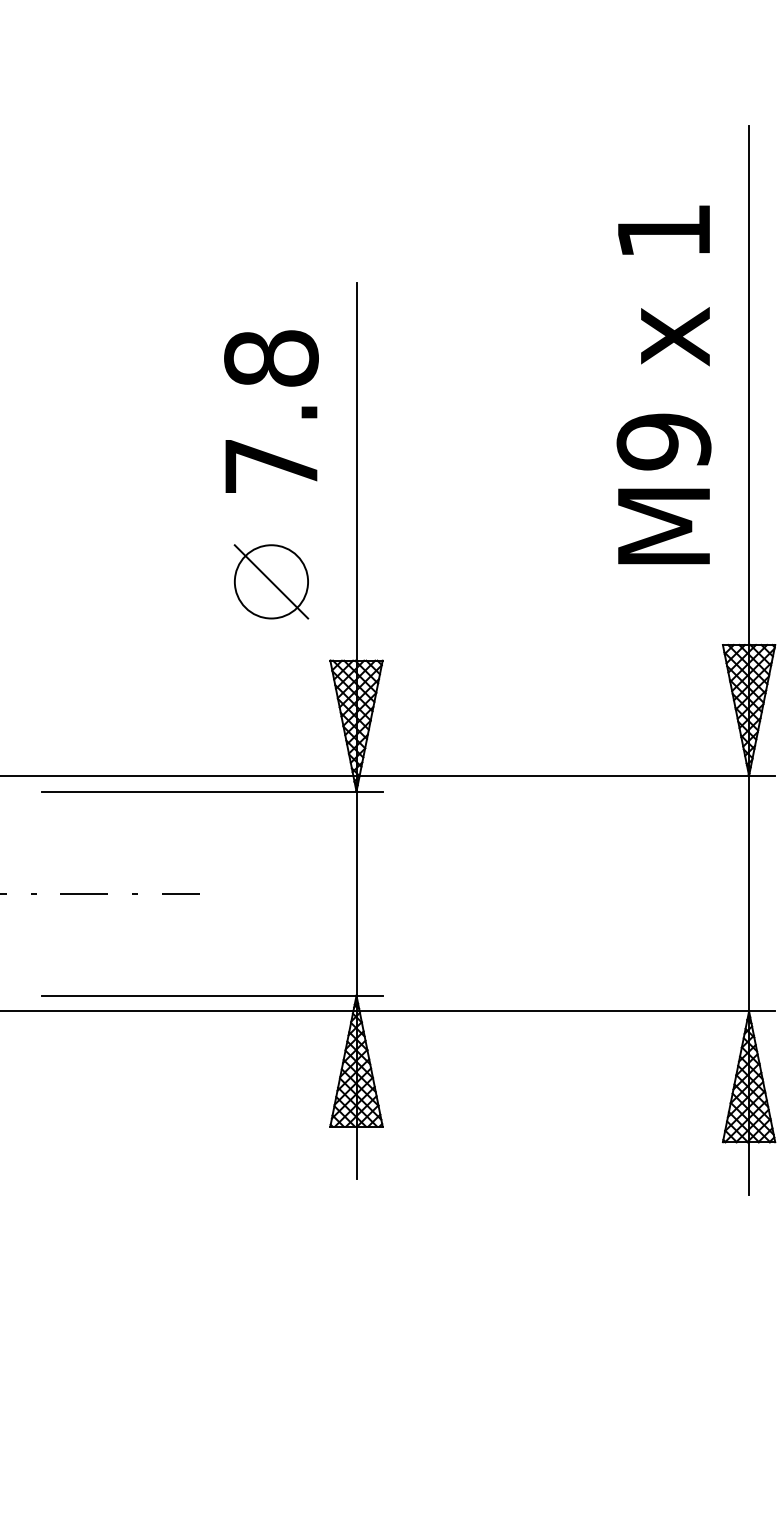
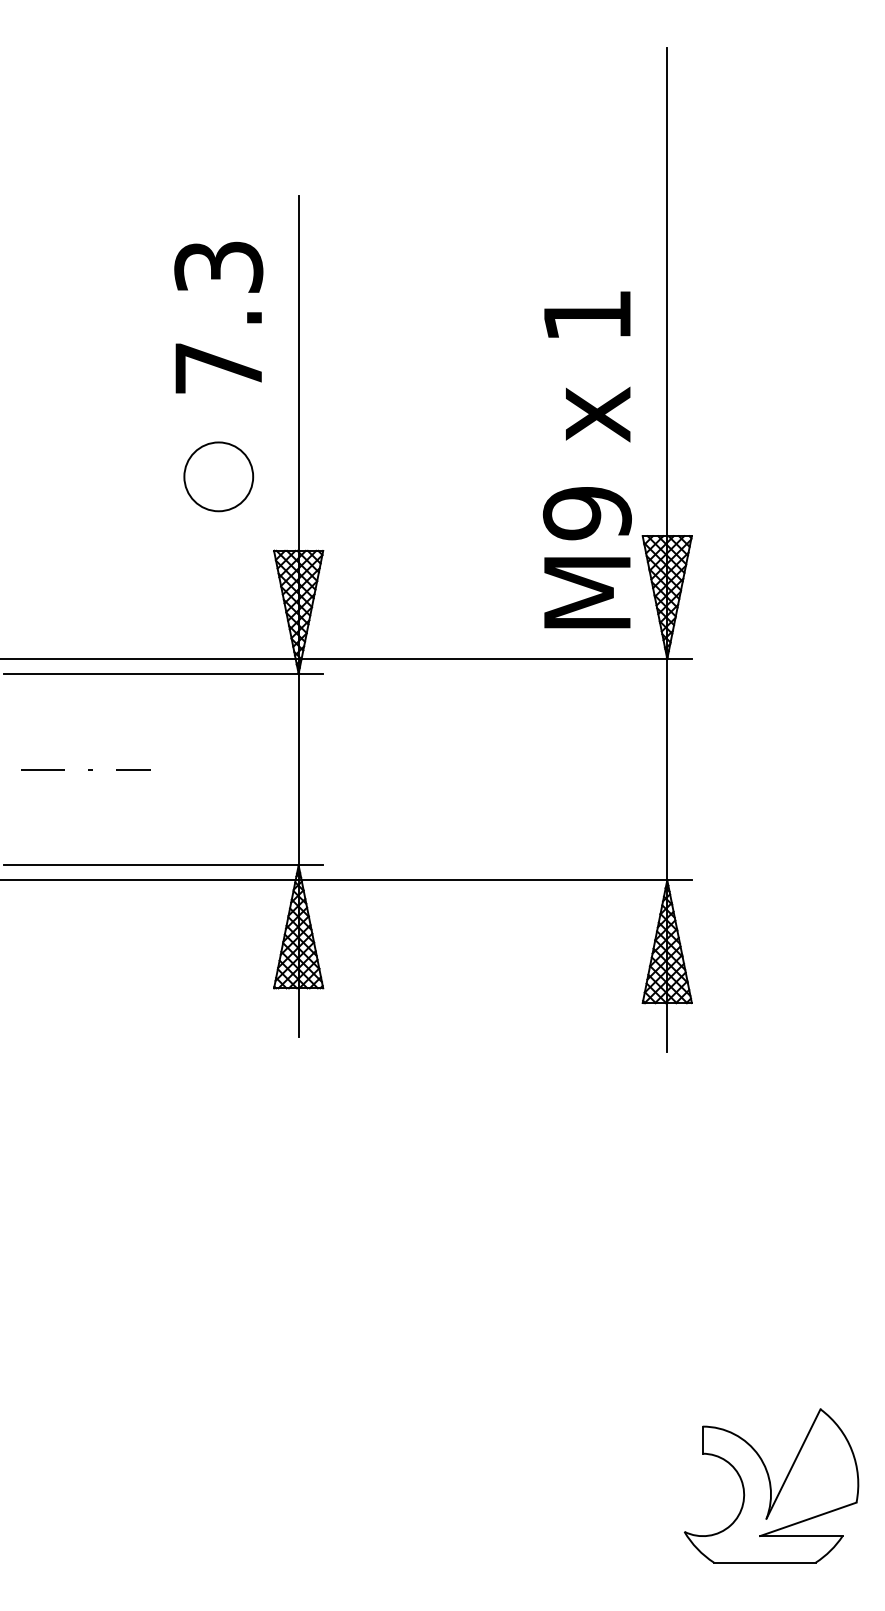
text: (271, 357) -> (218, 266), 7.8 -> 7.3
text: (663, 384) -> (586, 459), moved
line: (271, 581) -> (218, 476), removed

